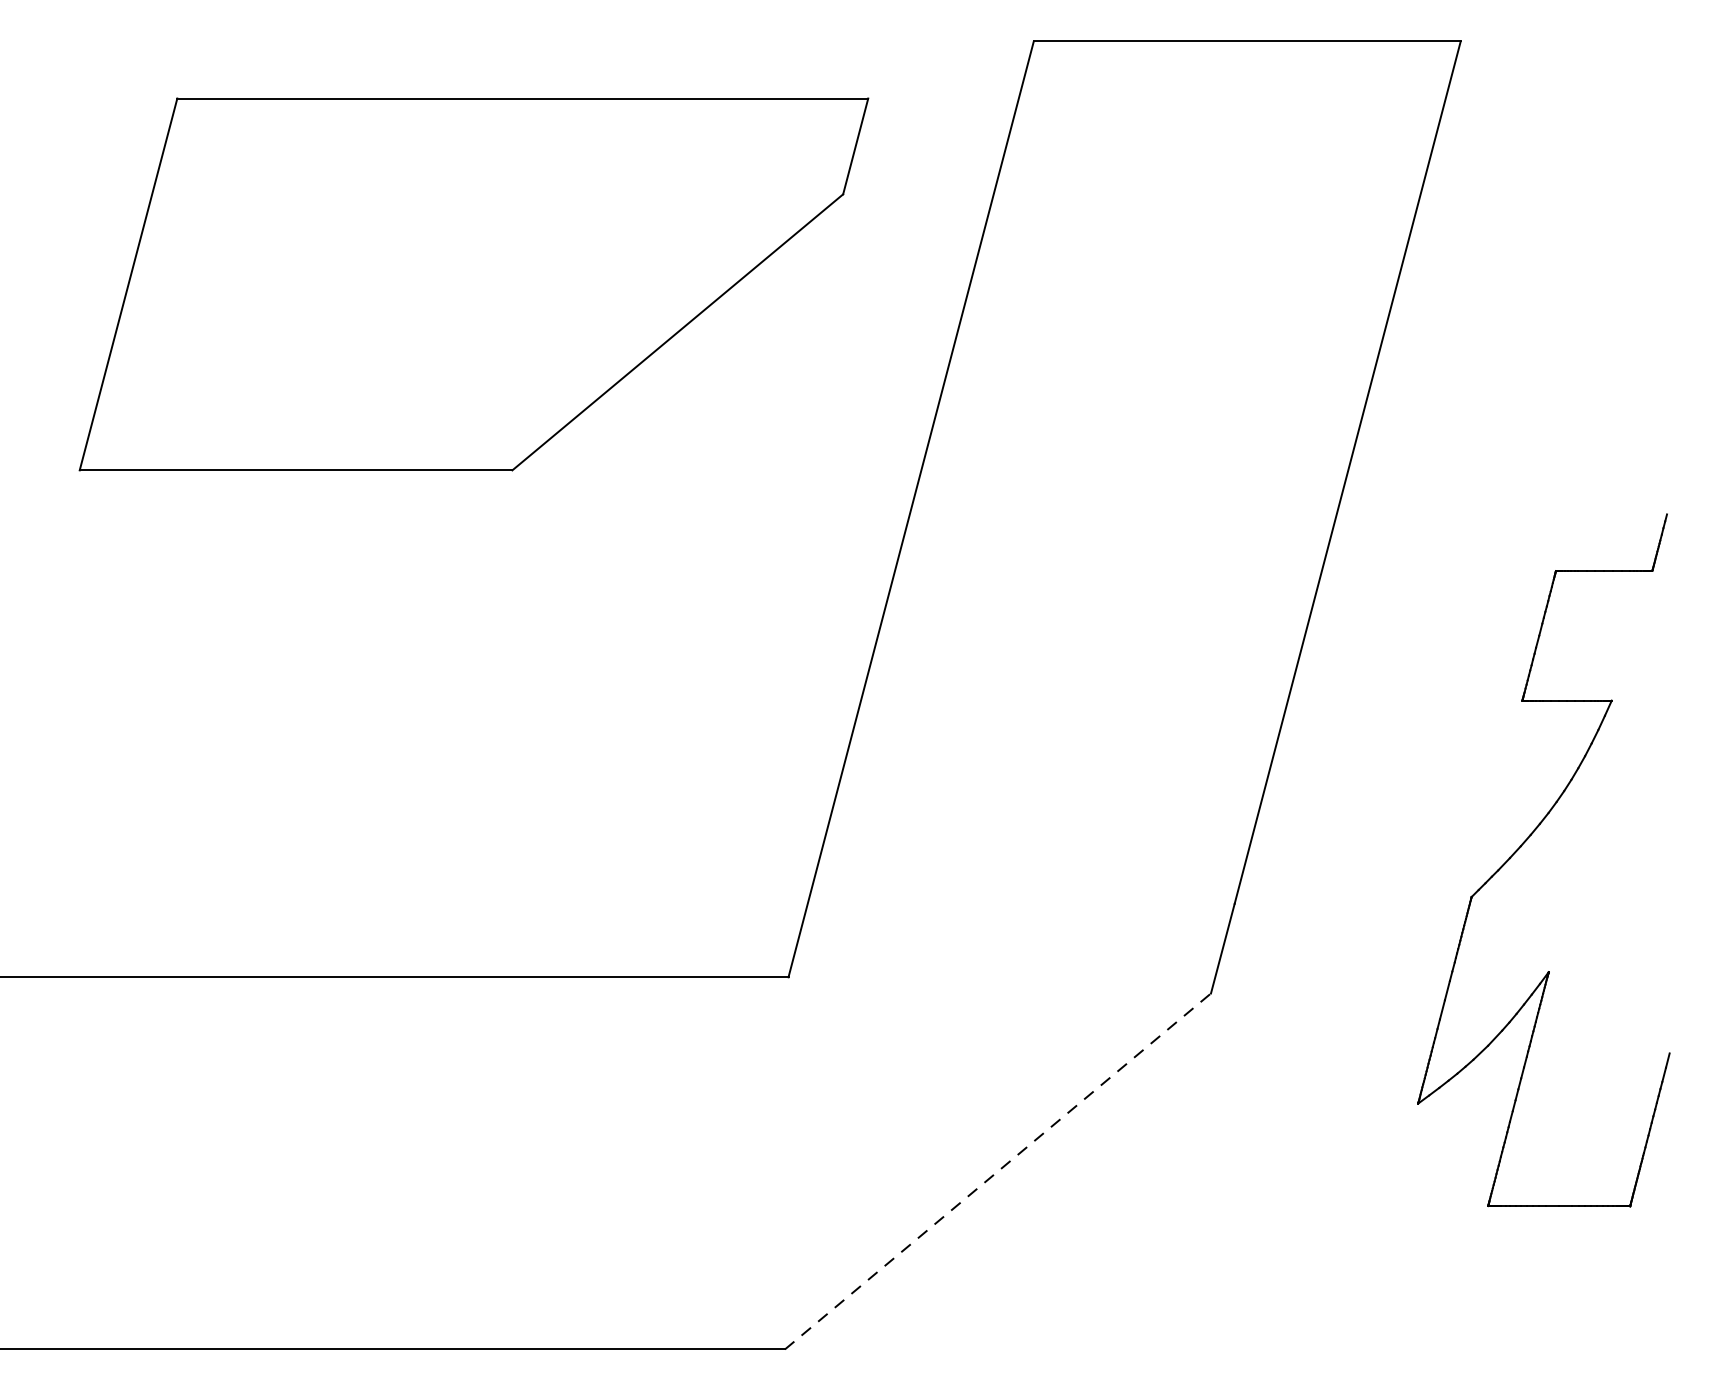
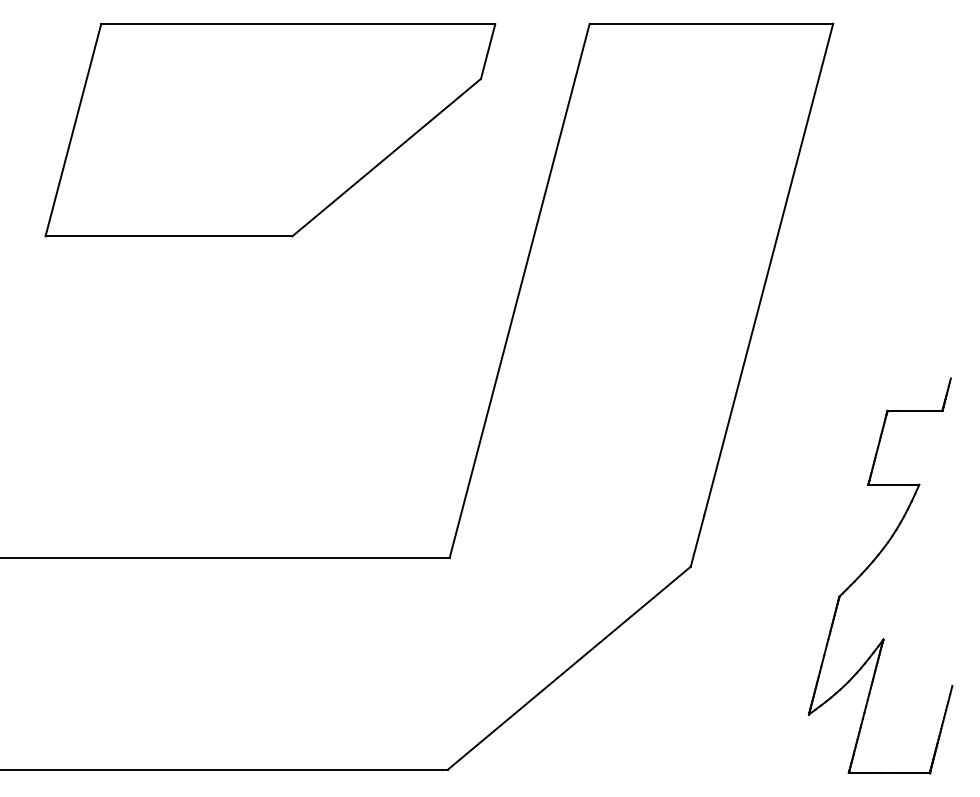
part: (474, 284) -> (270, 130), moved
part: (1524, 845) -> (869, 567), moved
line: (998, 1170) -> (569, 667), dashed -> solid

